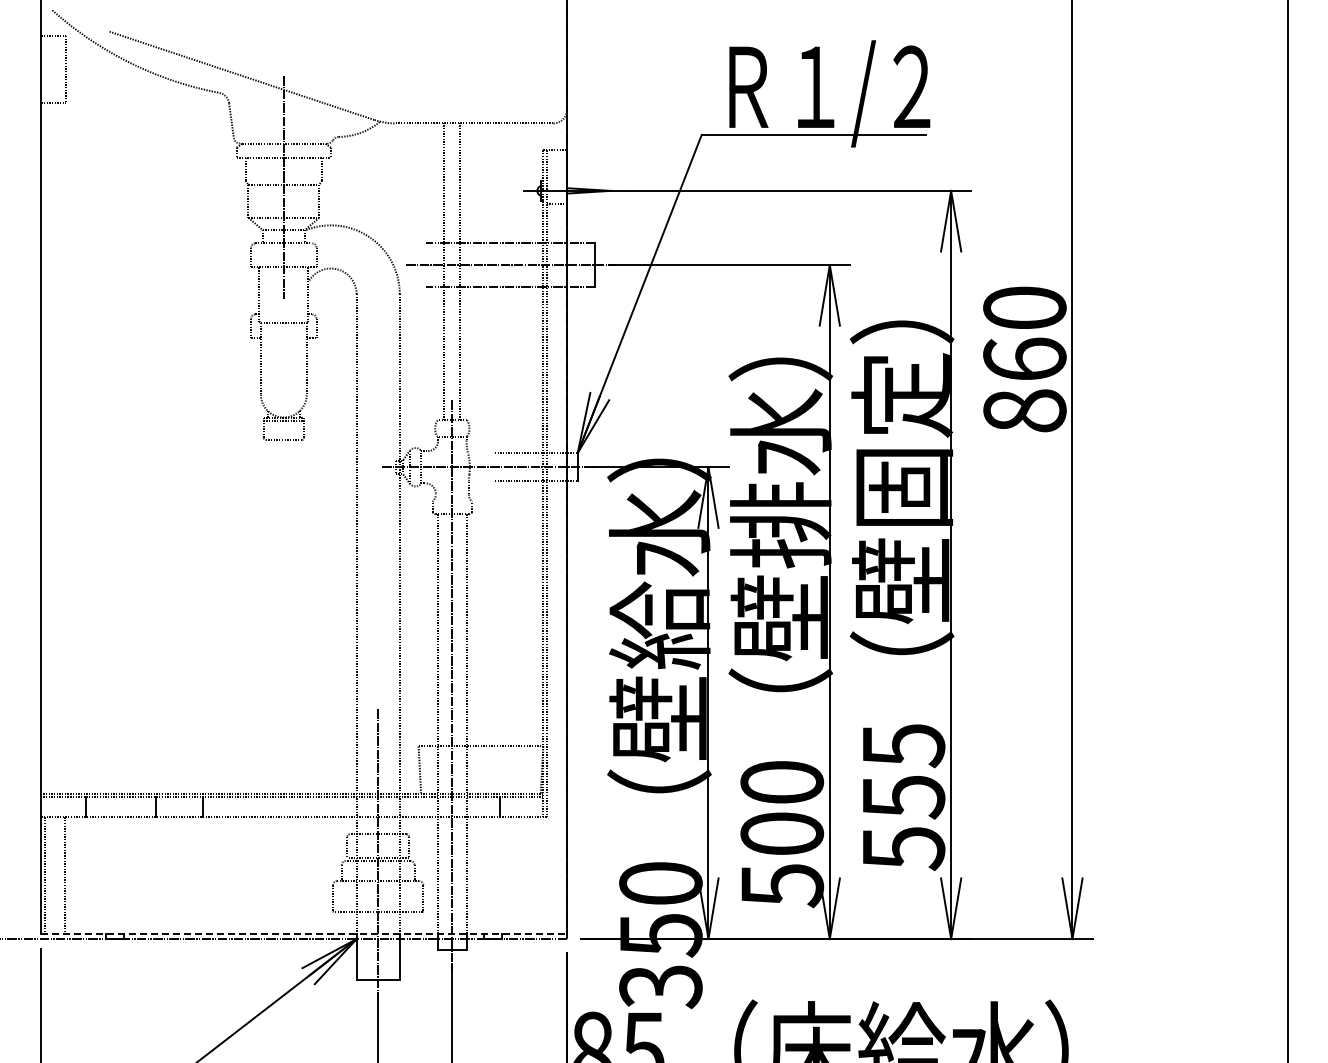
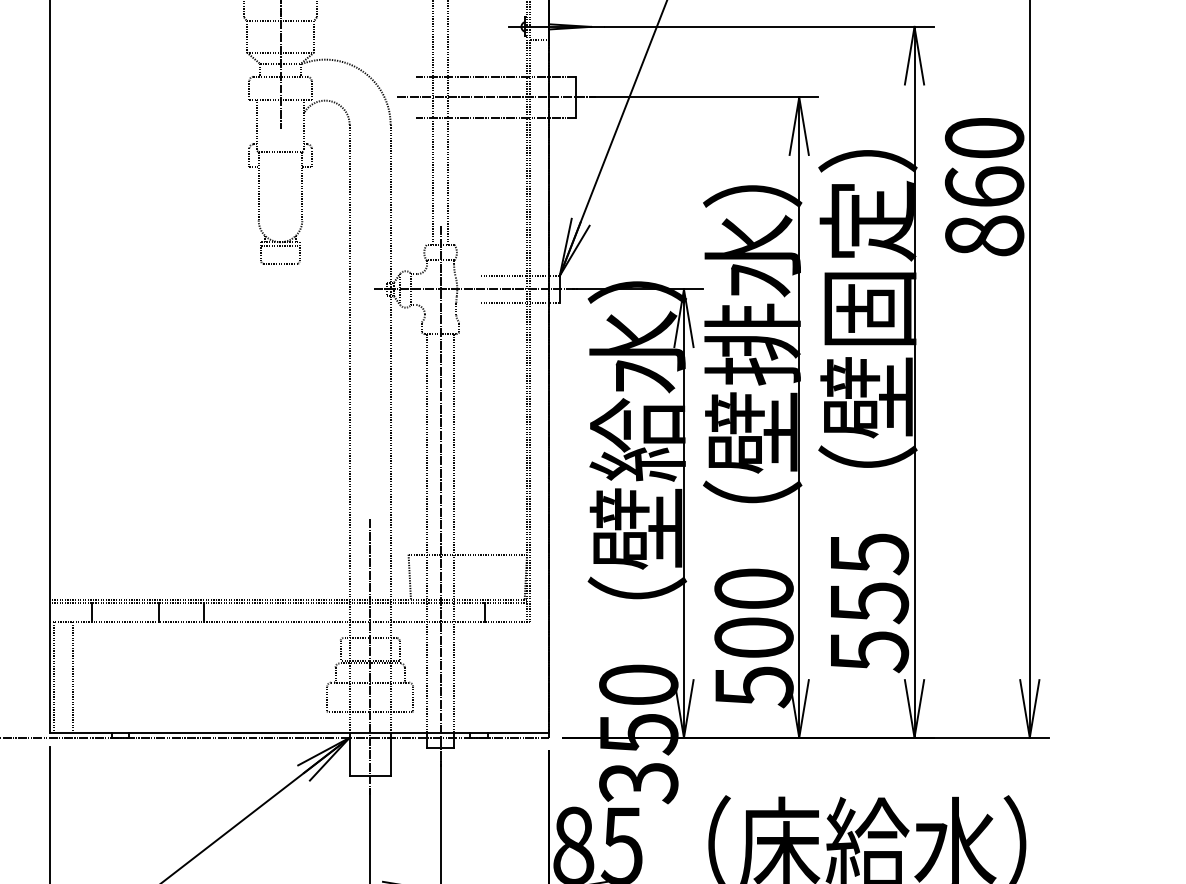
line: (304, 934) -> (300, 733), dashed -> solid

